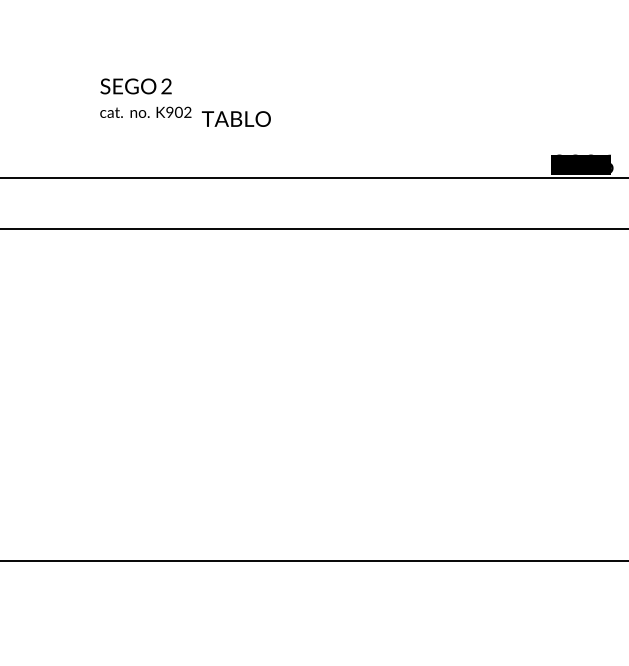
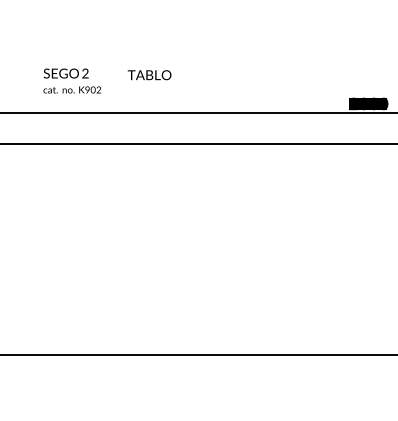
text: (144, 97) -> (71, 80), moved
text: (599, 163) -> (379, 103), 2396 -> 2000

